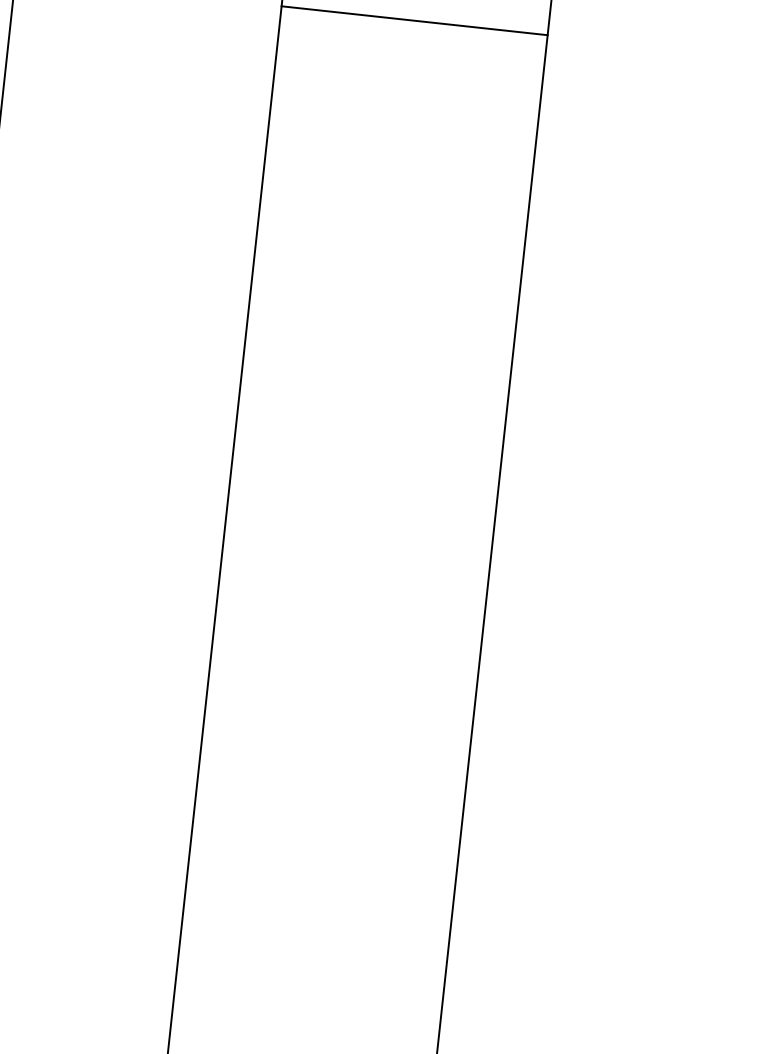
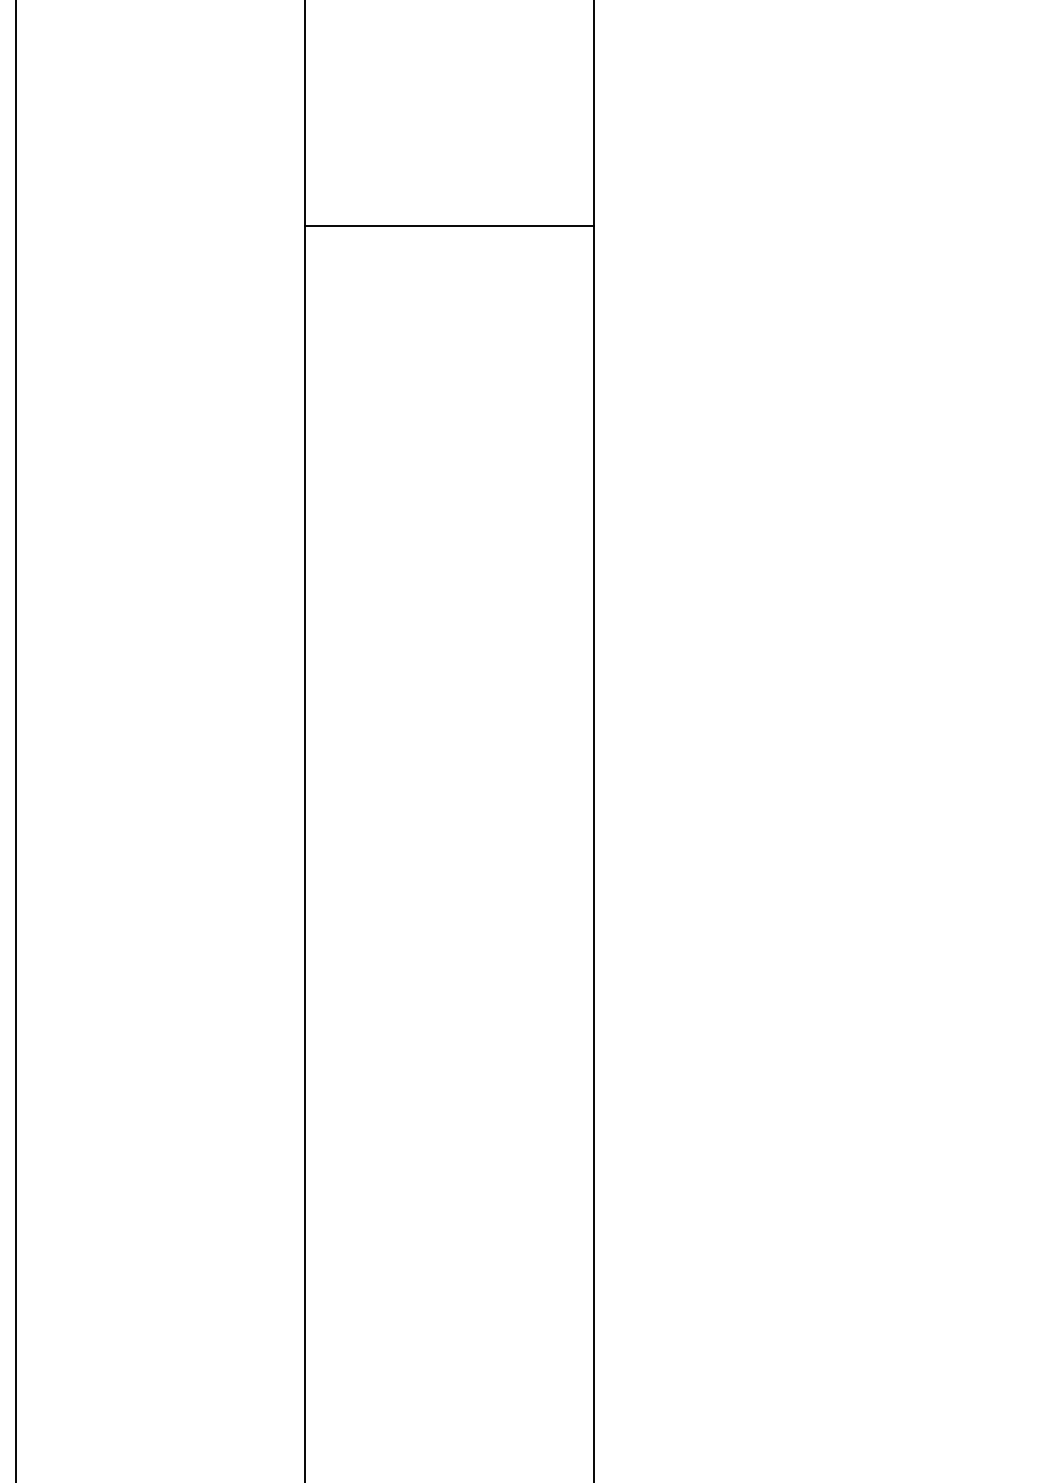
line: (413, 20) -> (448, 225), moved

